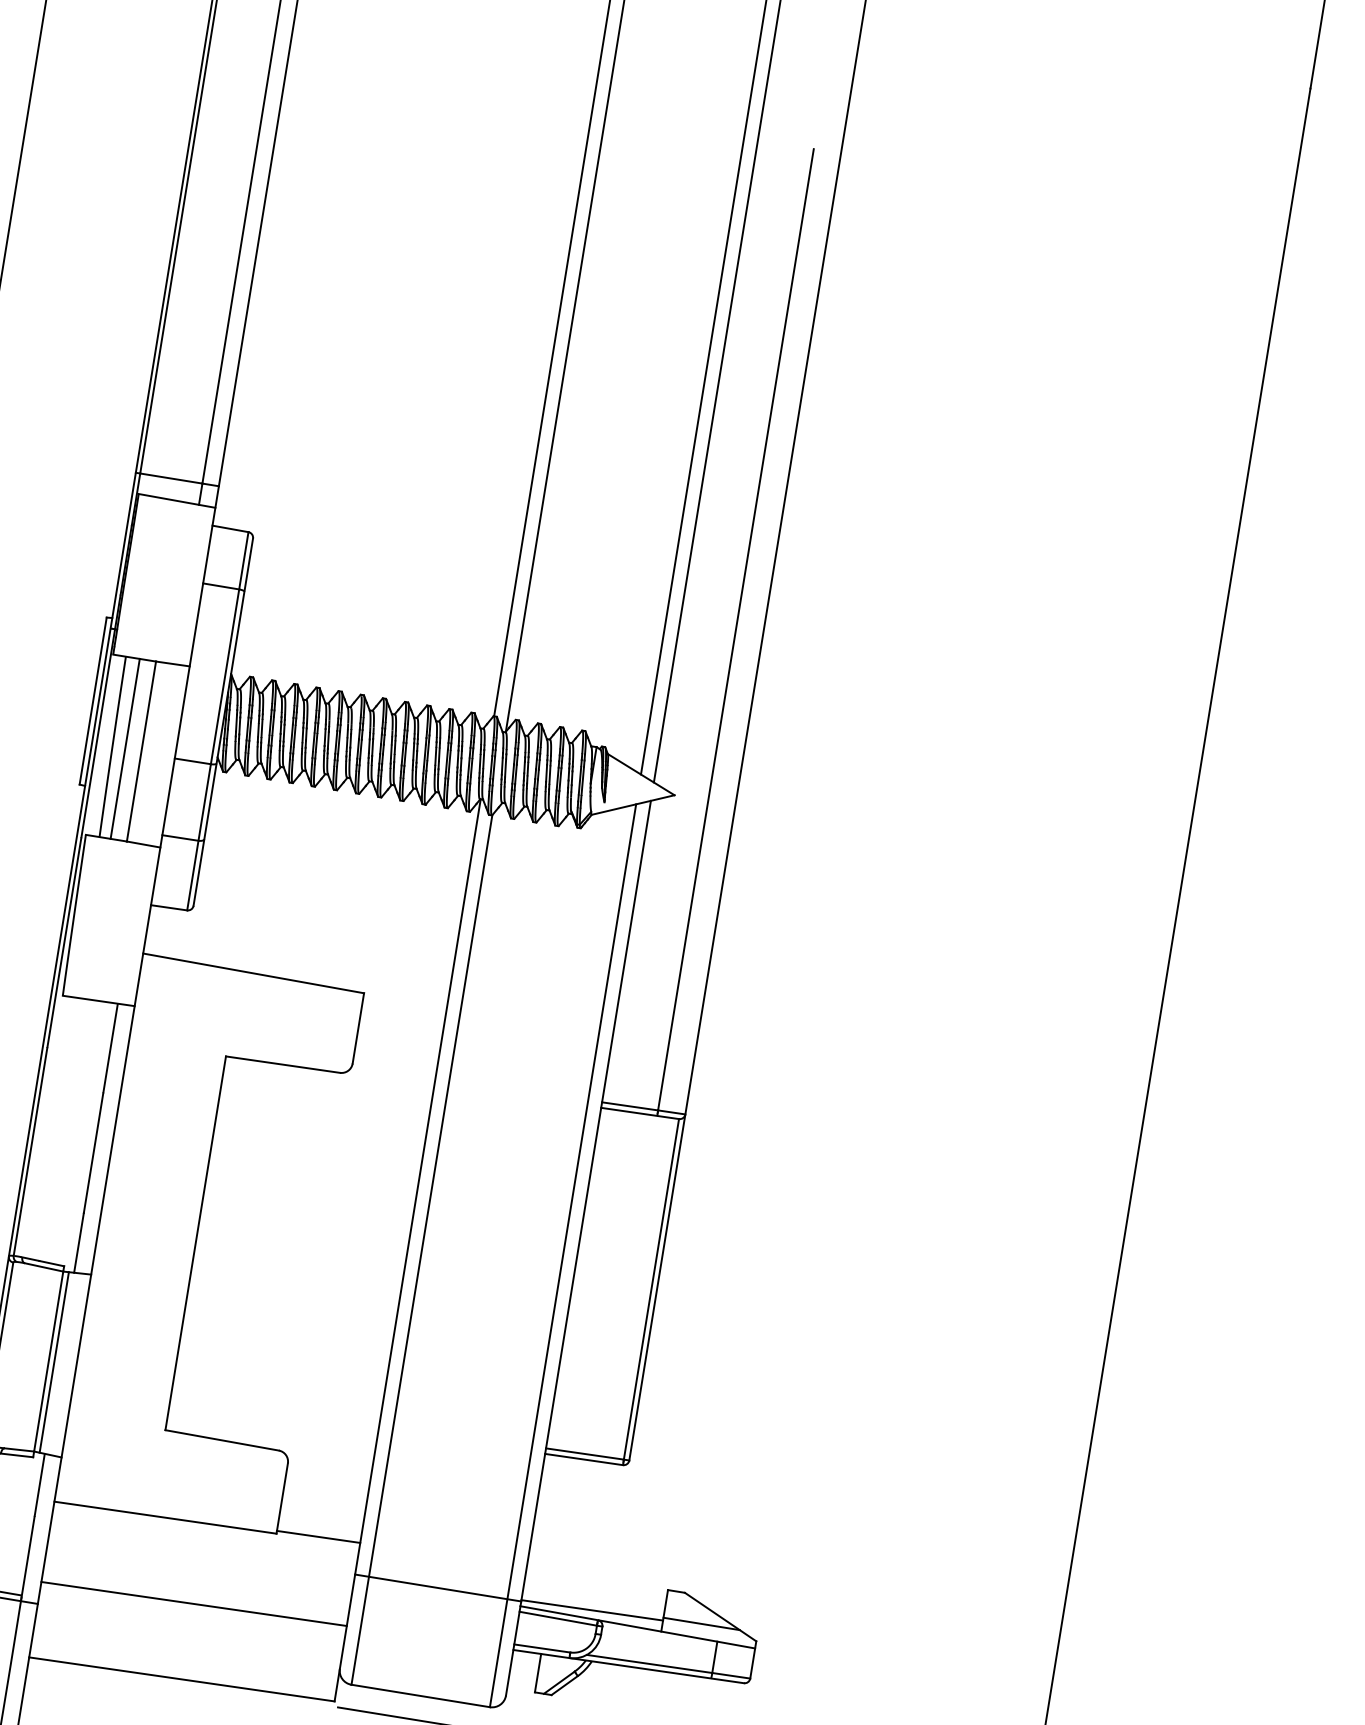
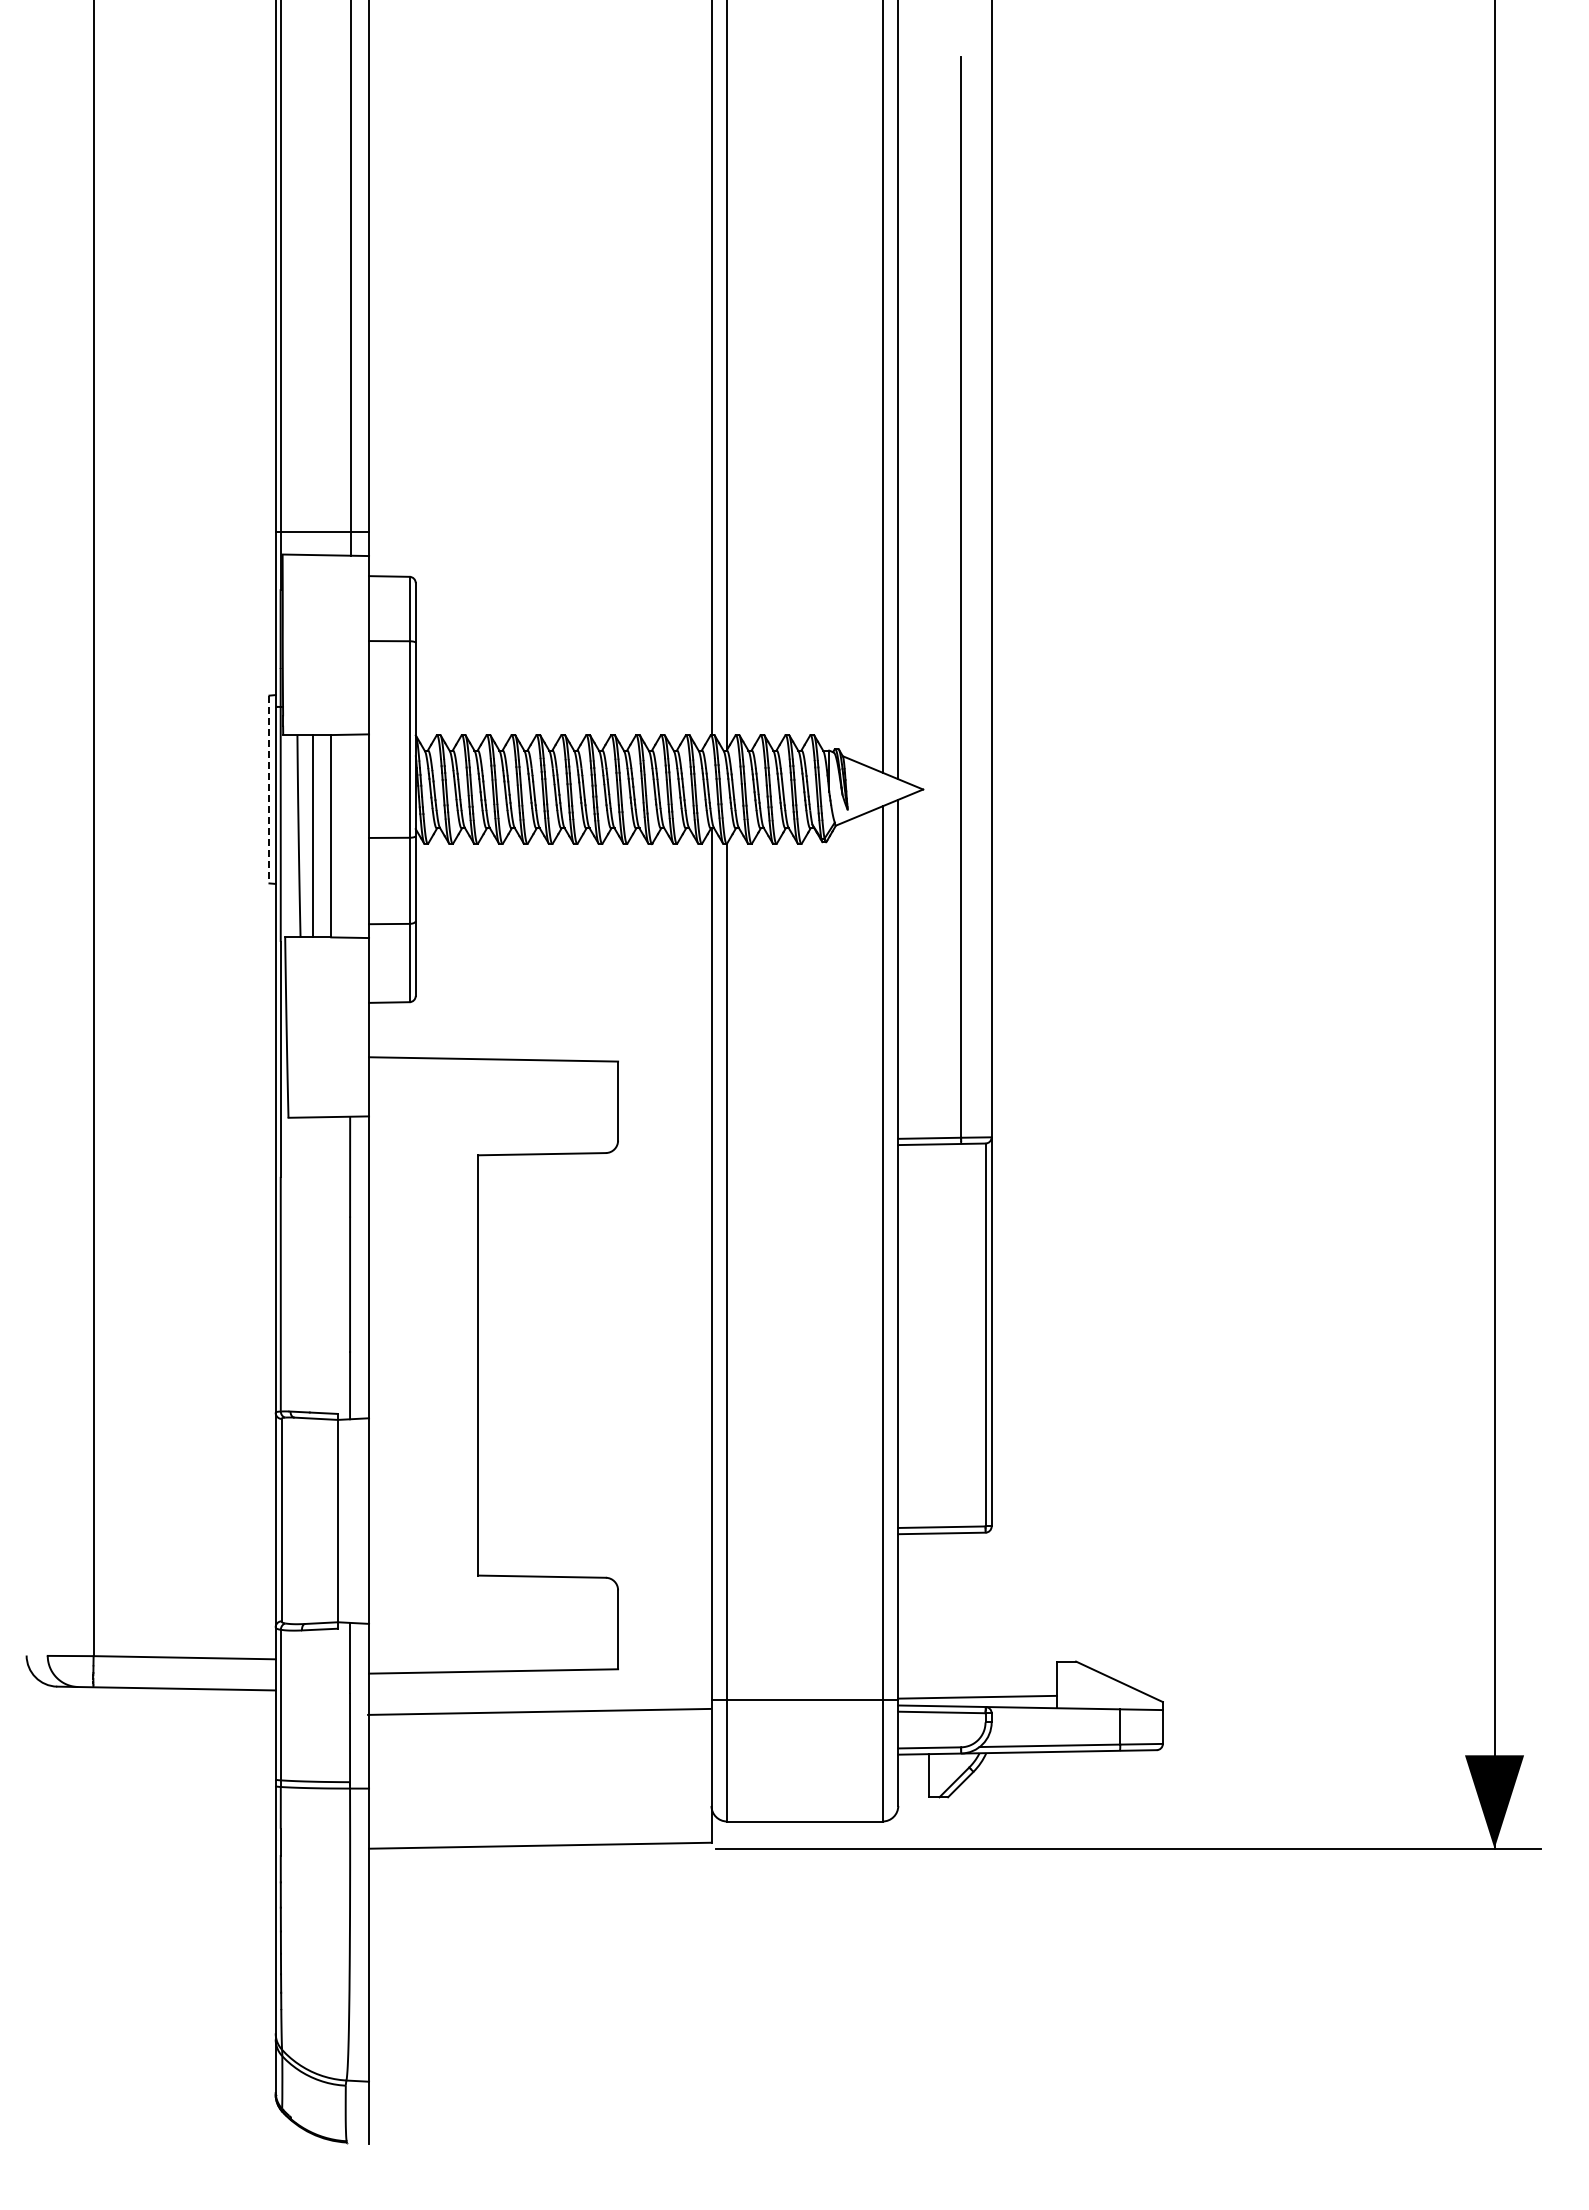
line: (93, 701) -> (269, 789), solid -> dashed
line: (54, 1361) -> (344, 1520), removed
line: (318, 1537) -> (664, 1665), removed
line: (194, 1603) -> (539, 1711), moved
line: (701, 1623) -> (1099, 1692), removed

